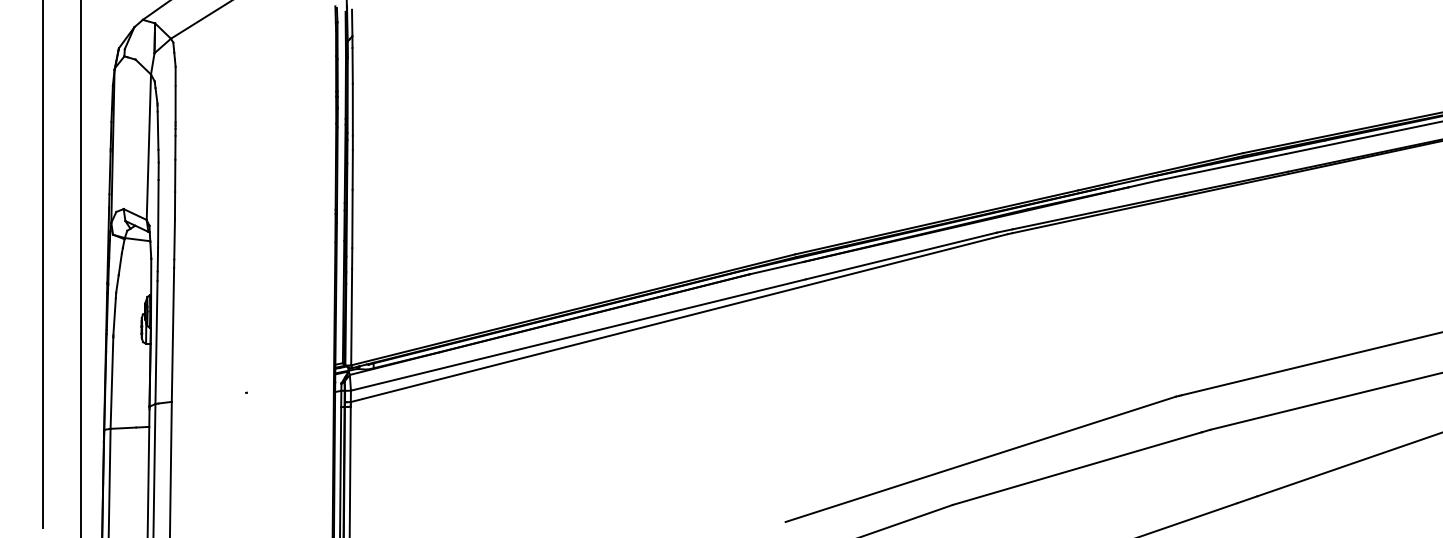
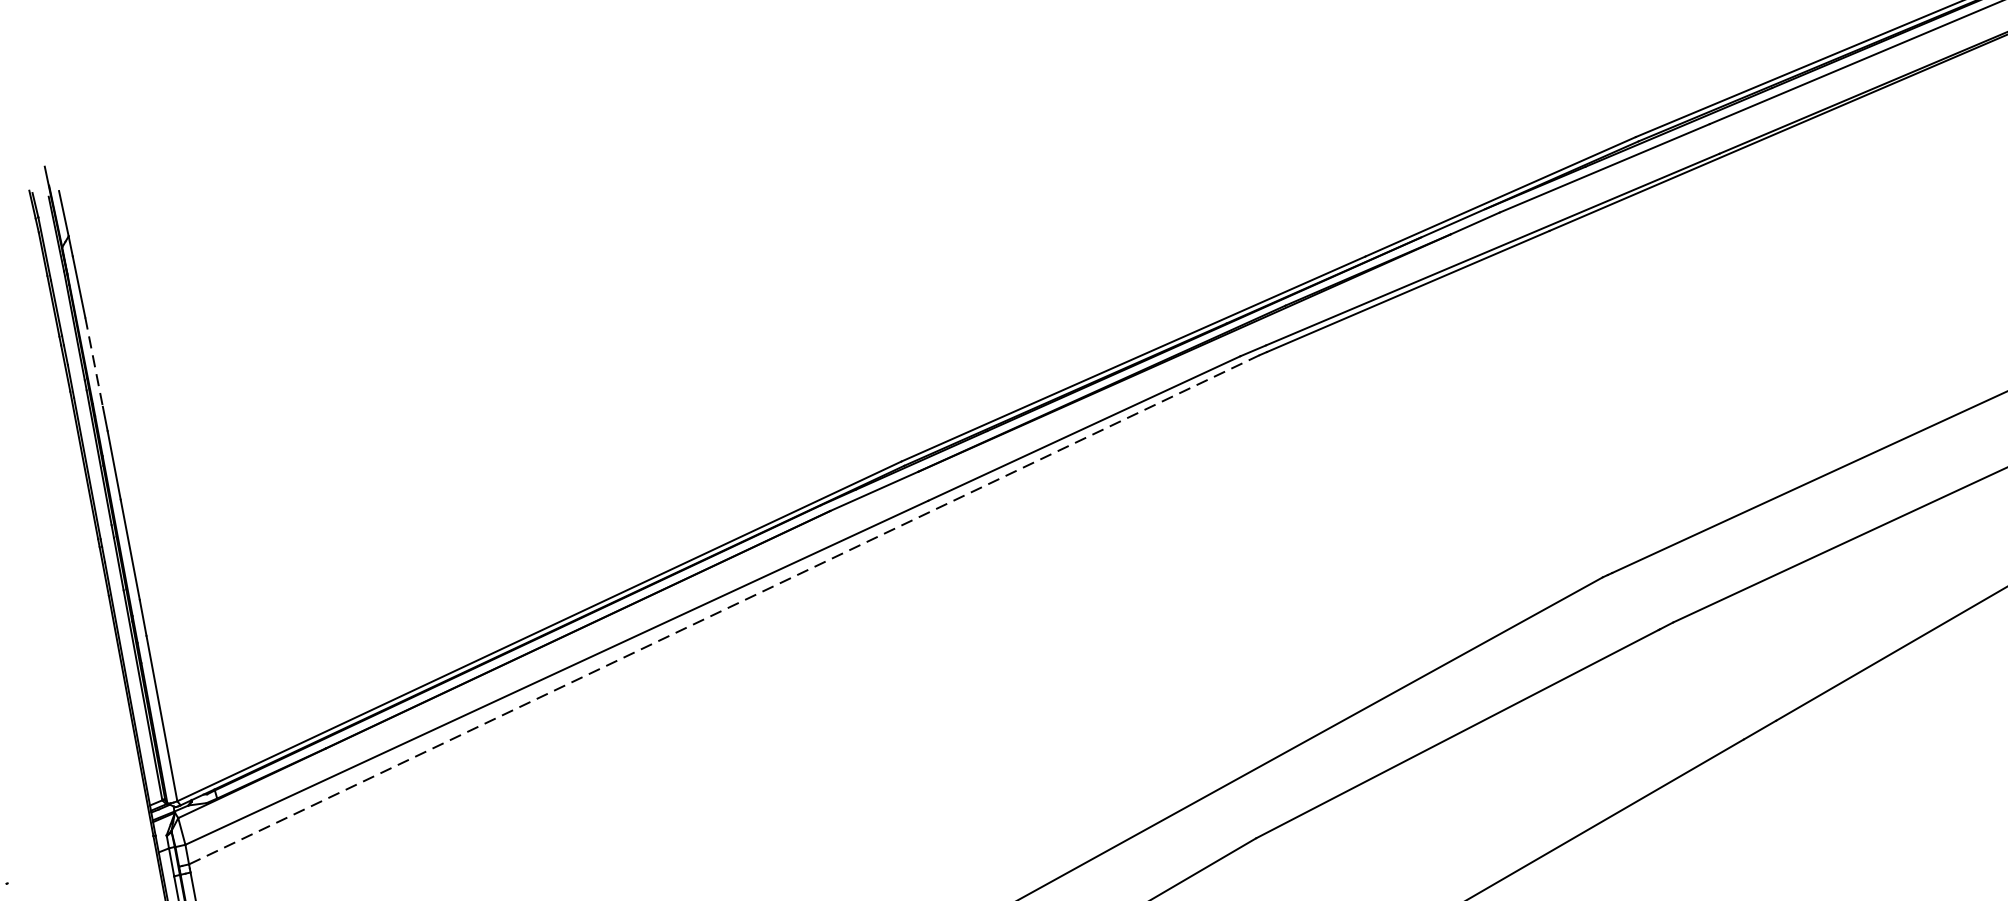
line: (352, 110) -> (93, 363), solid -> dashed
line: (678, 318) -> (723, 610), solid -> dashed

